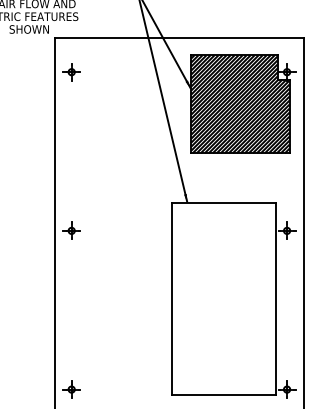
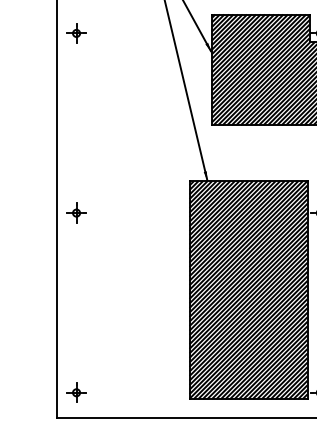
hatch: (223, 298) -> (248, 289), added

